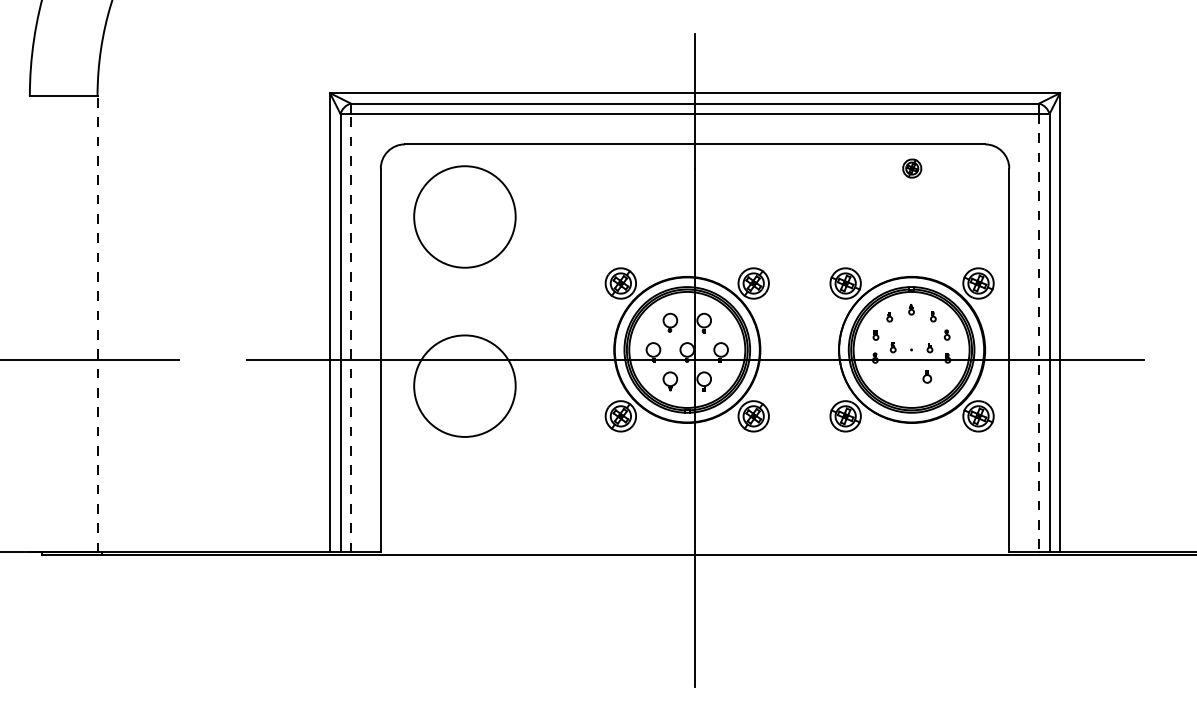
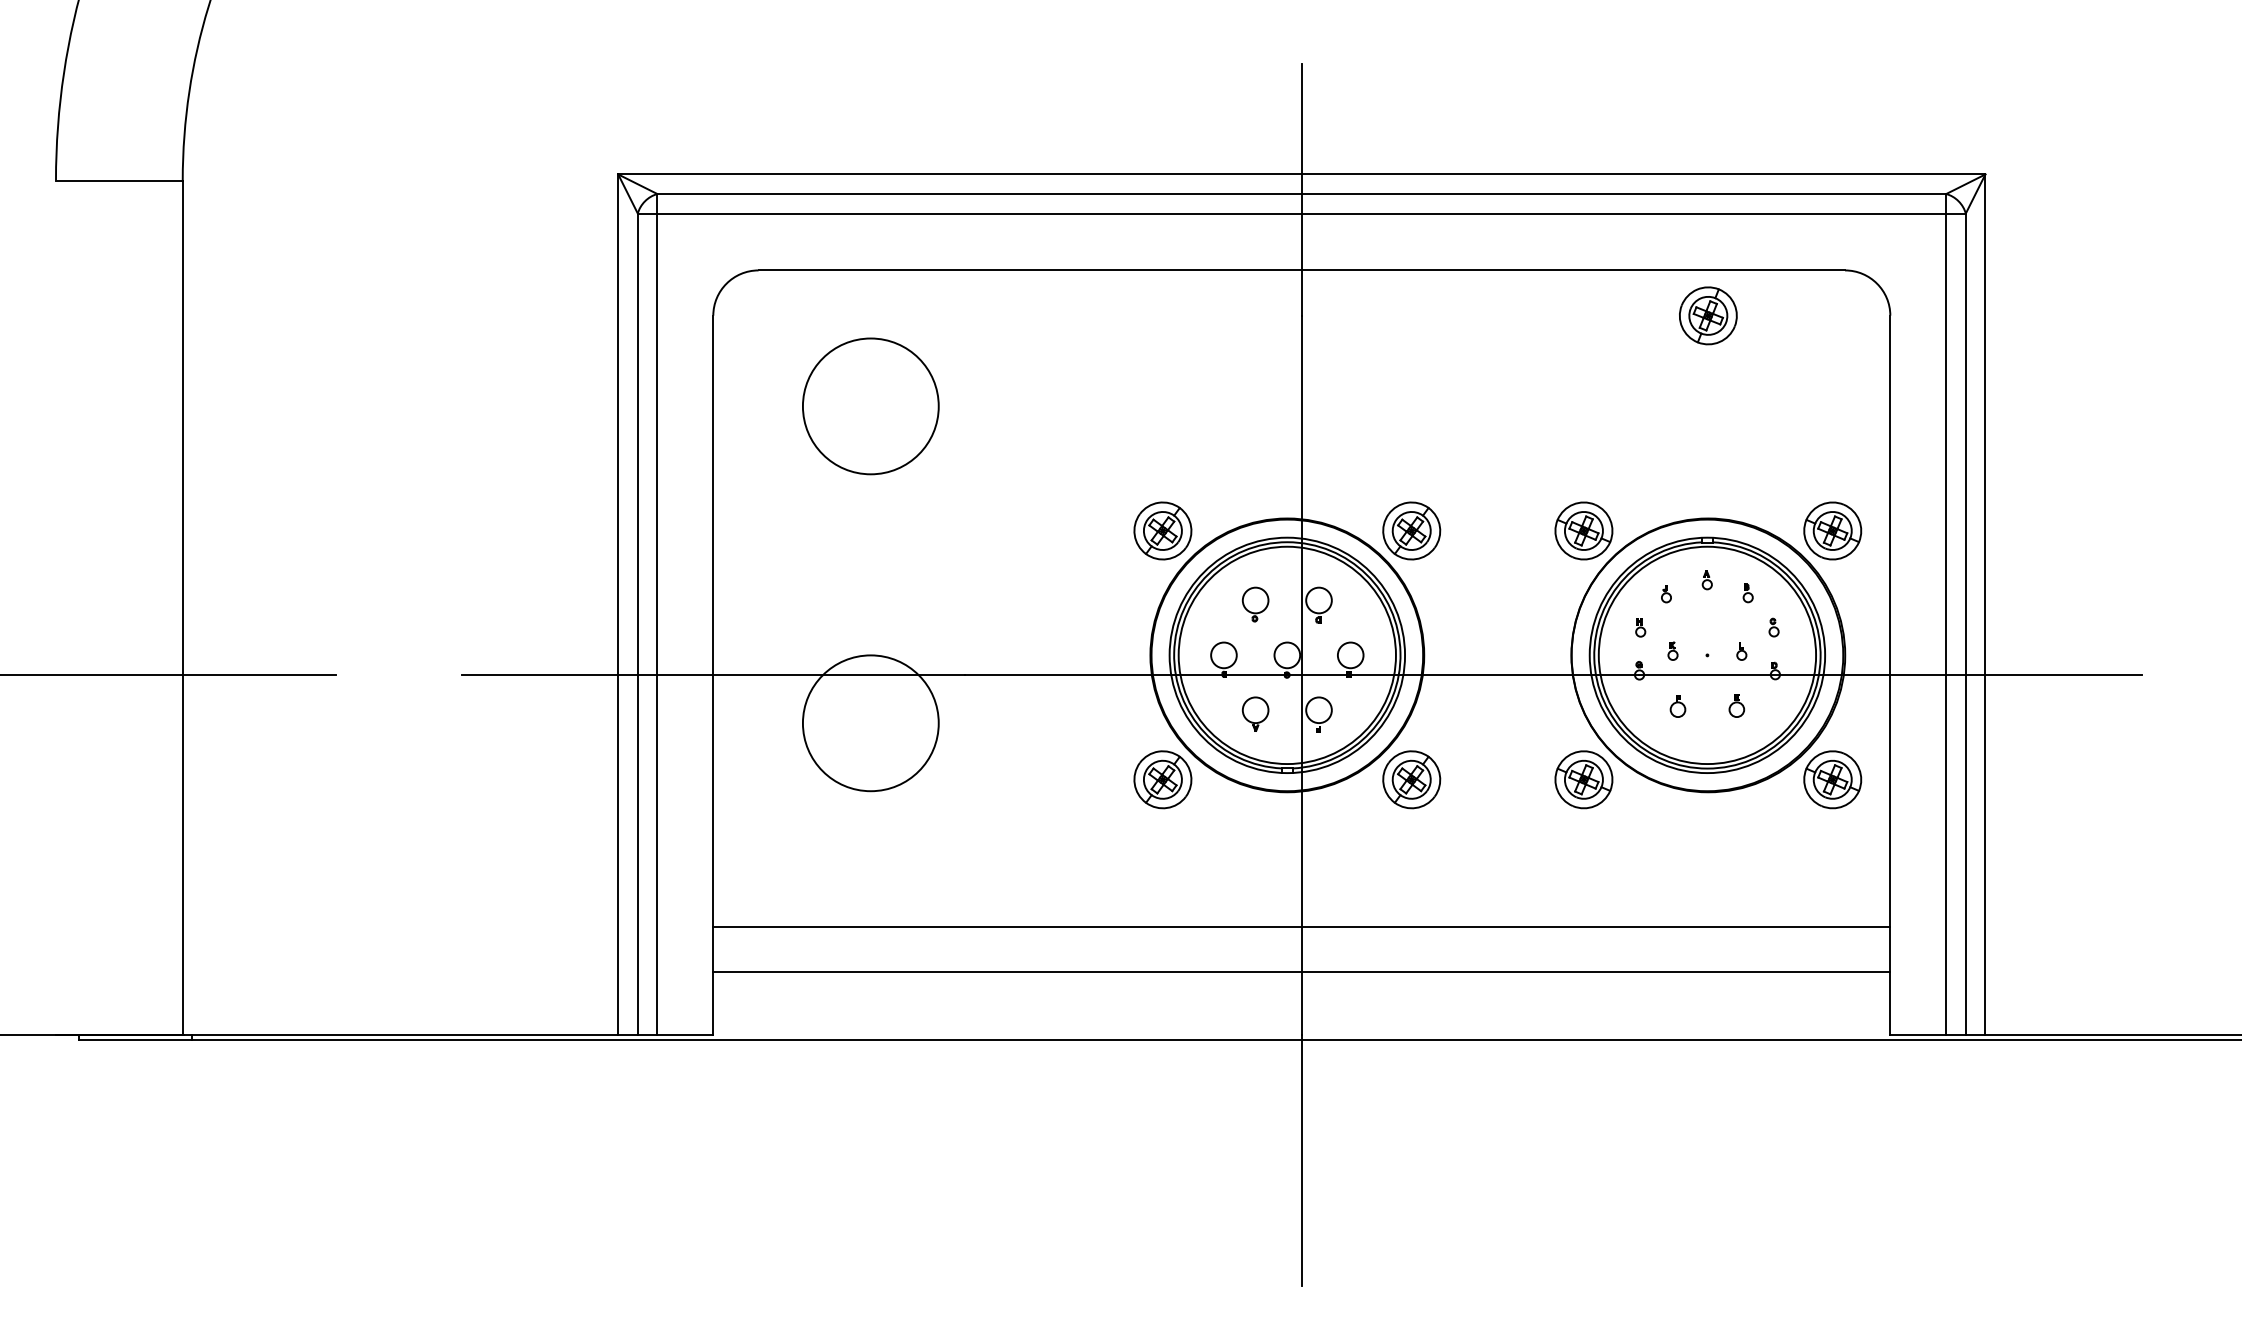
part: (912, 168) -> (1709, 315), size x1.67
circle: (464, 216) -> (870, 405), size x0.71
line: (97, 323) -> (182, 605), dashed -> solid
line: (351, 332) -> (658, 622), dashed -> solid
line: (1039, 333) -> (1946, 624), dashed -> solid
part: (895, 376) -> (1677, 705), added
circle: (464, 385) -> (870, 721), size x0.71
line: (694, 494) -> (1300, 926), added
line: (694, 519) -> (1300, 972), added

